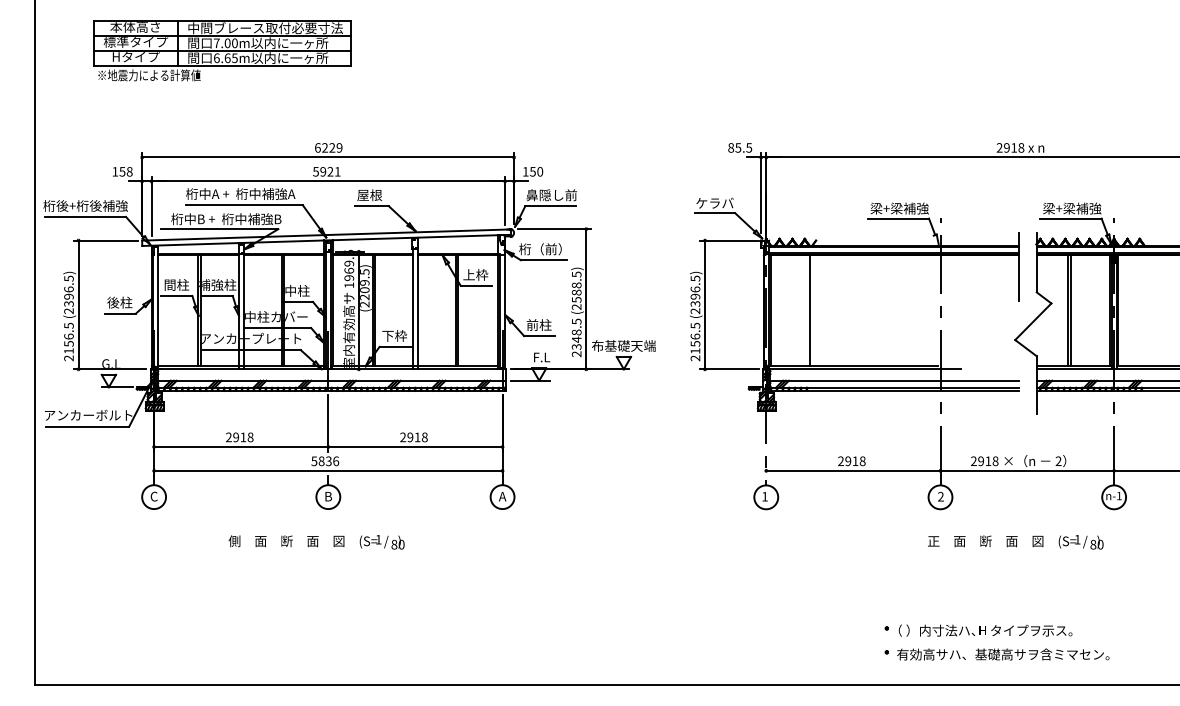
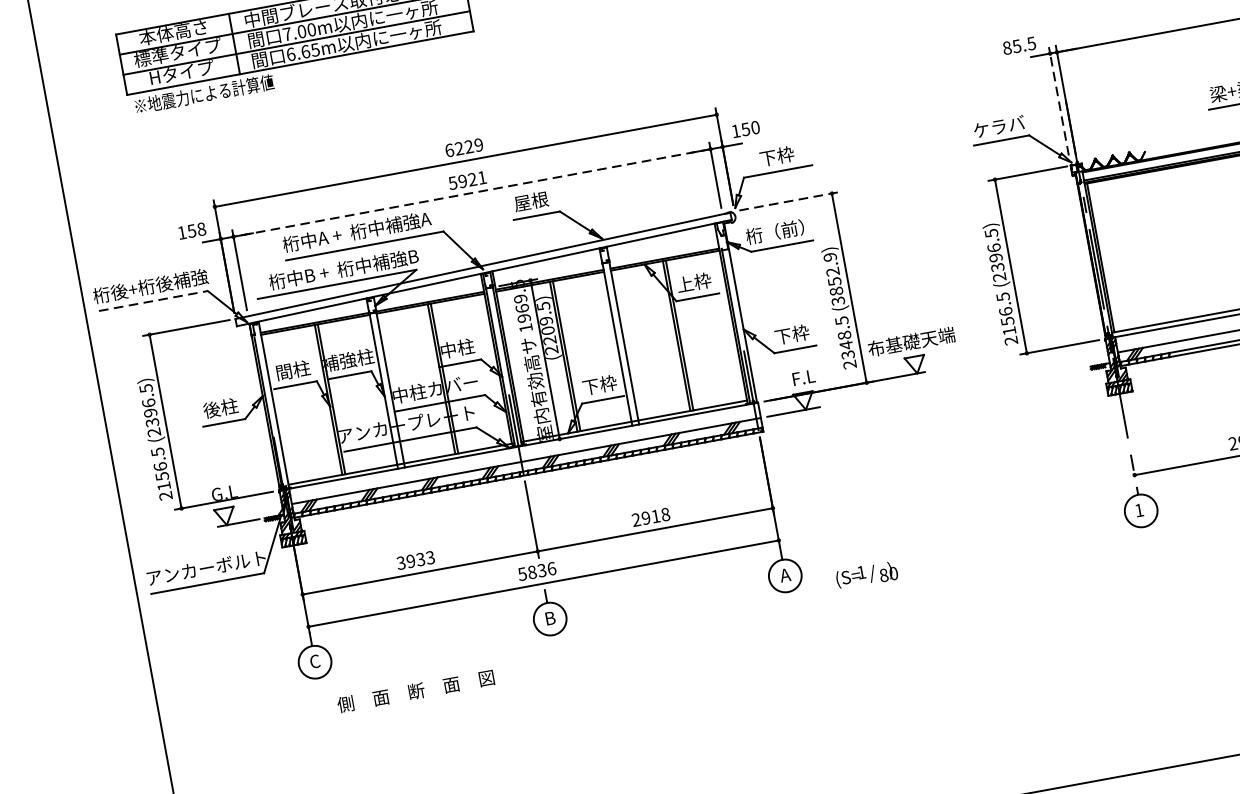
line: (328, 181) -> (472, 193), solid -> dashed
line: (761, 192) -> (1059, 100), solid -> dashed
text: (551, 195) -> (776, 156), 鼻隠し前 -> 下枠
line: (86, 216) -> (154, 300), solid -> dashed
line: (554, 229) -> (789, 201), solid -> dashed
text: (576, 290) -> (833, 278), (2588.5) -> (3852.9)
line: (810, 310) -> (1154, 247), removed
text: (538, 324) -> (791, 334), 前柱 -> 下枠
text: (239, 437) -> (415, 560), 2918 -> 3933
text: (286, 541) -> (415, 691), moved
text: (381, 542) -> (866, 575), moved

